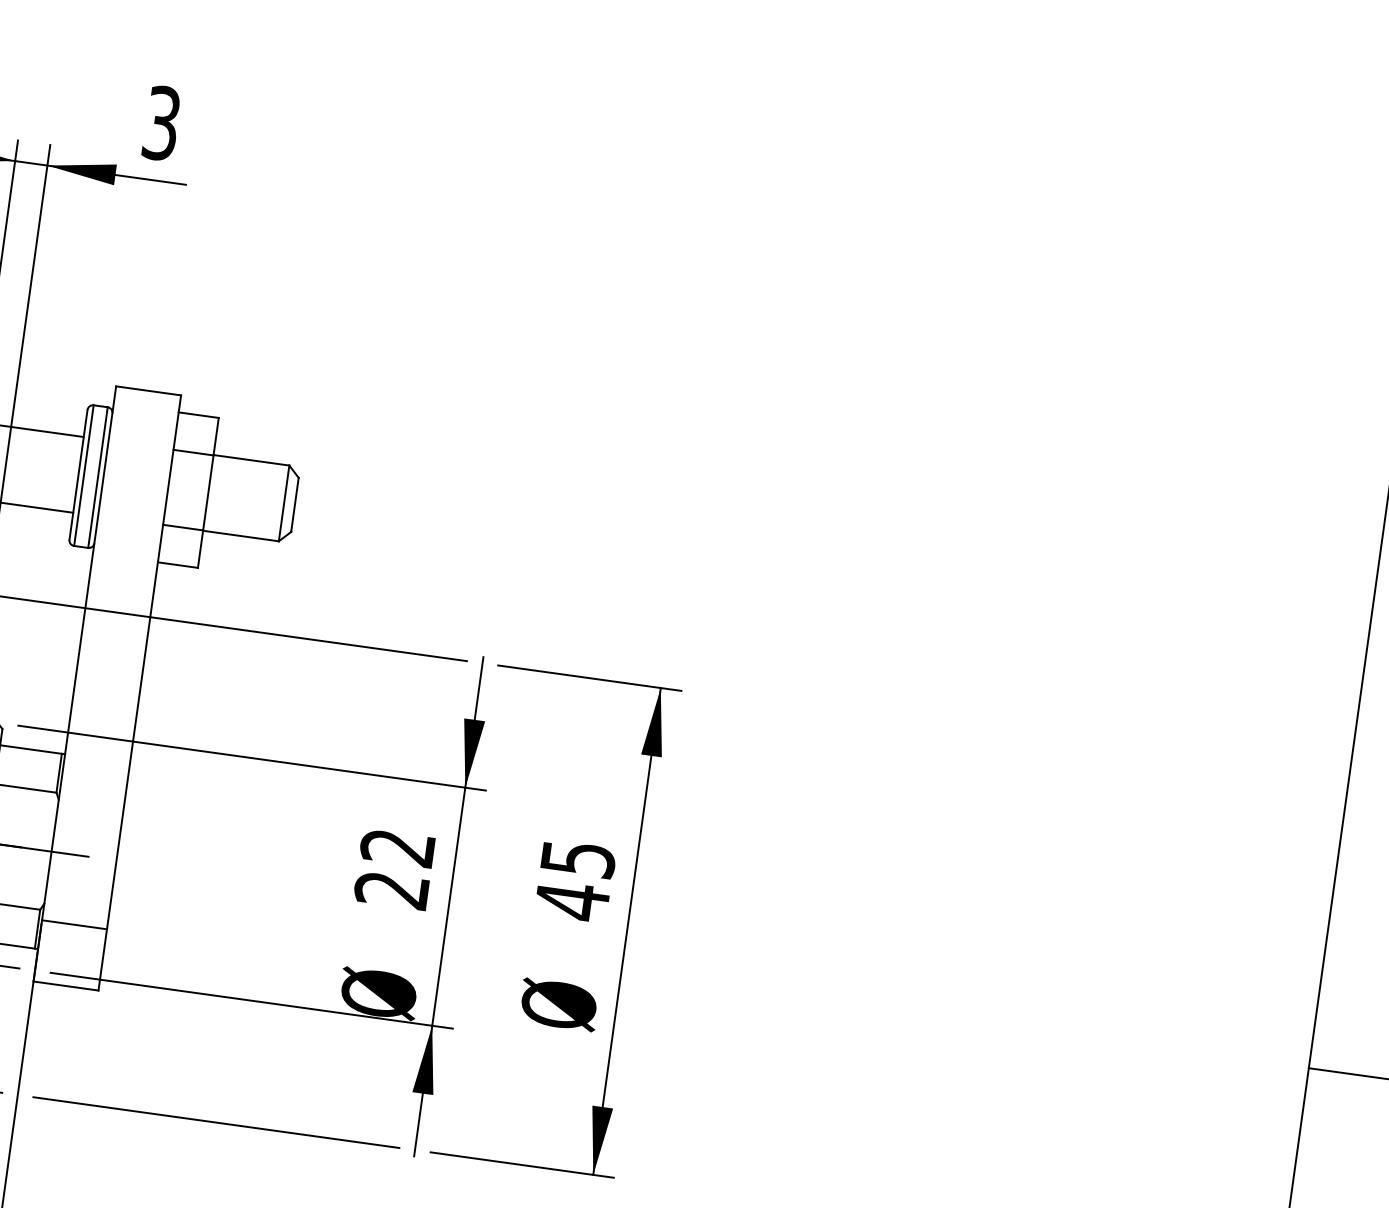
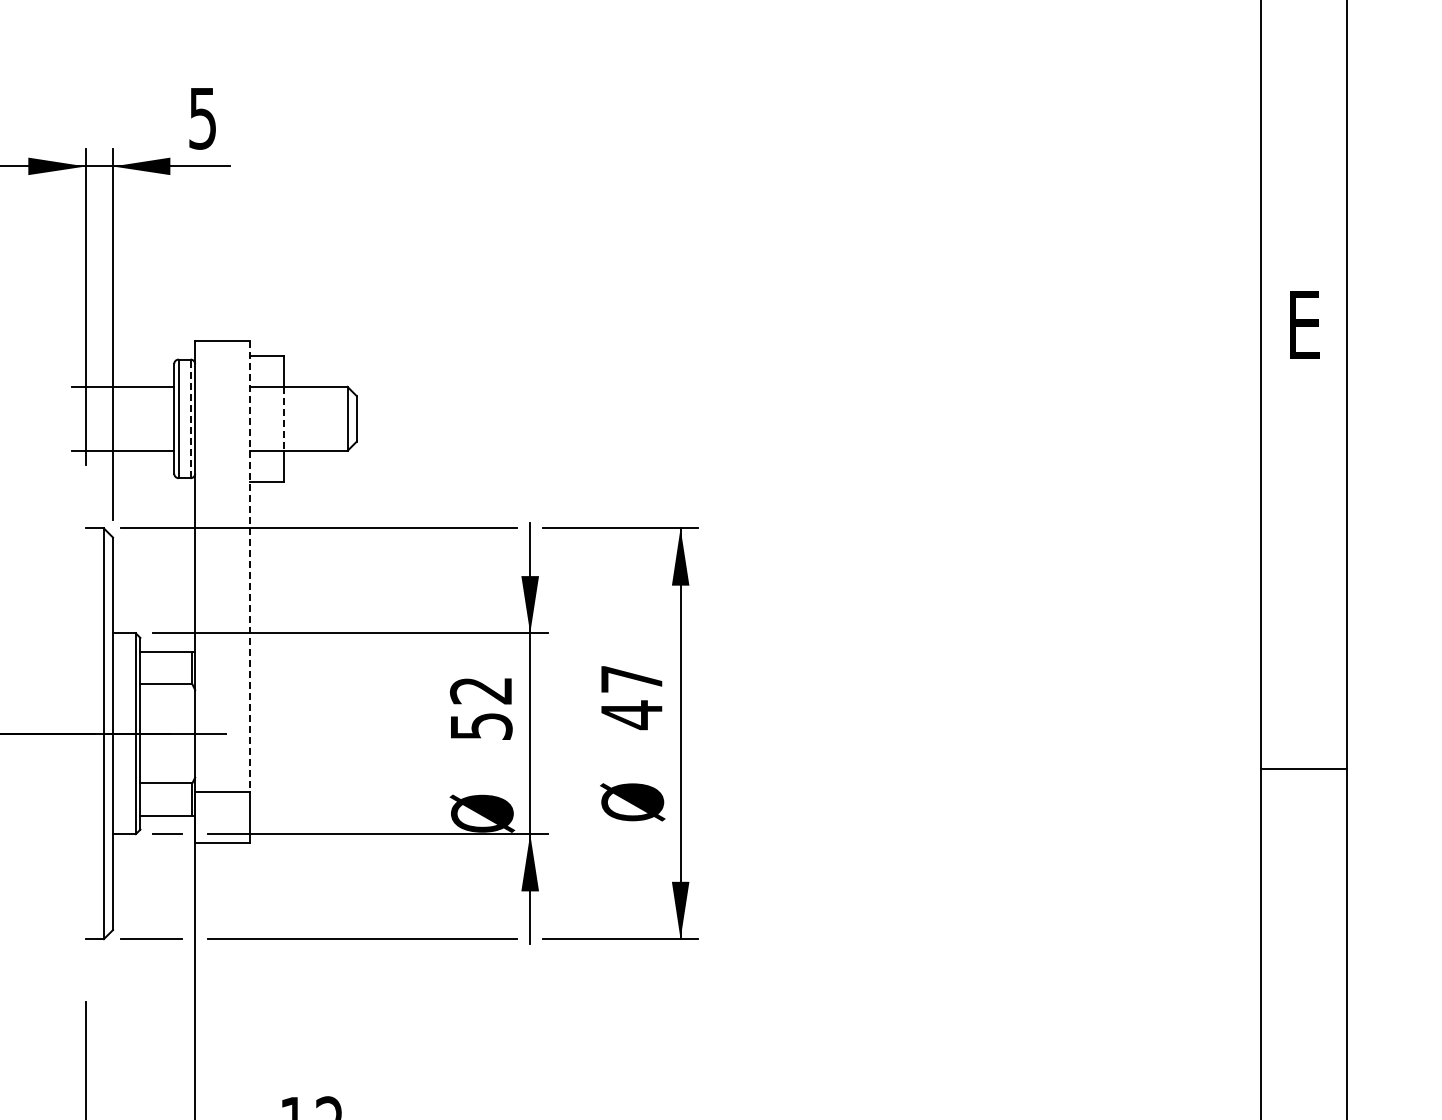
text: (161, 123) -> (202, 118), 3 -> 5
line: (97, 477) -> (190, 418), solid -> dashed
line: (208, 492) -> (283, 418), solid -> dashed
line: (143, 662) -> (249, 566), solid -> dashed
text: (578, 859) -> (632, 679), 45 -> 47
text: (391, 889) -> (480, 726), 22 -> 52

